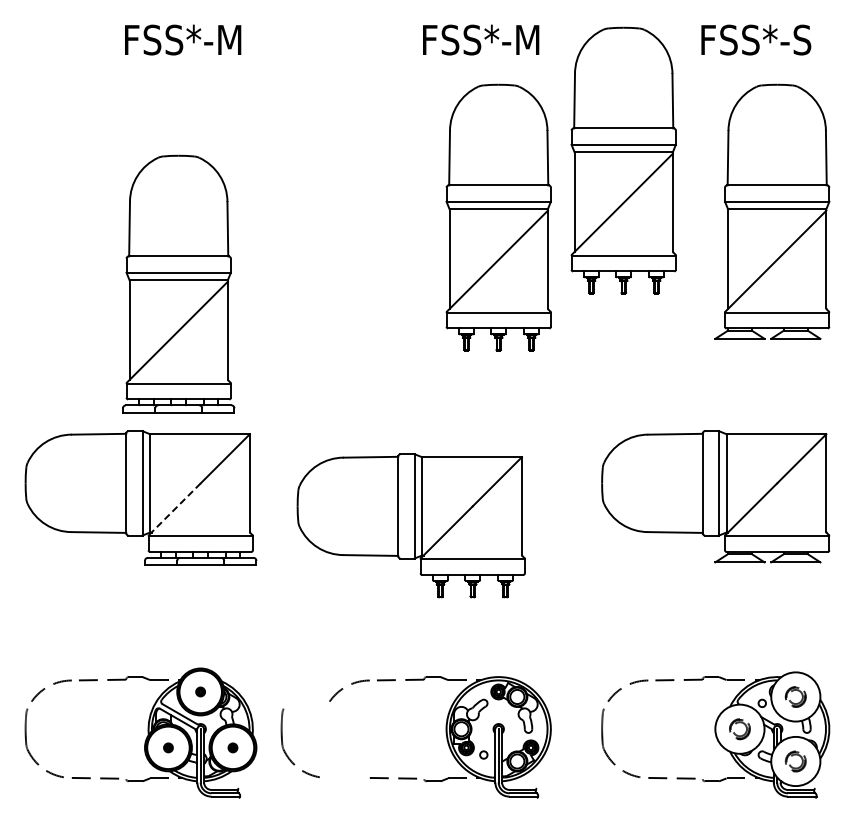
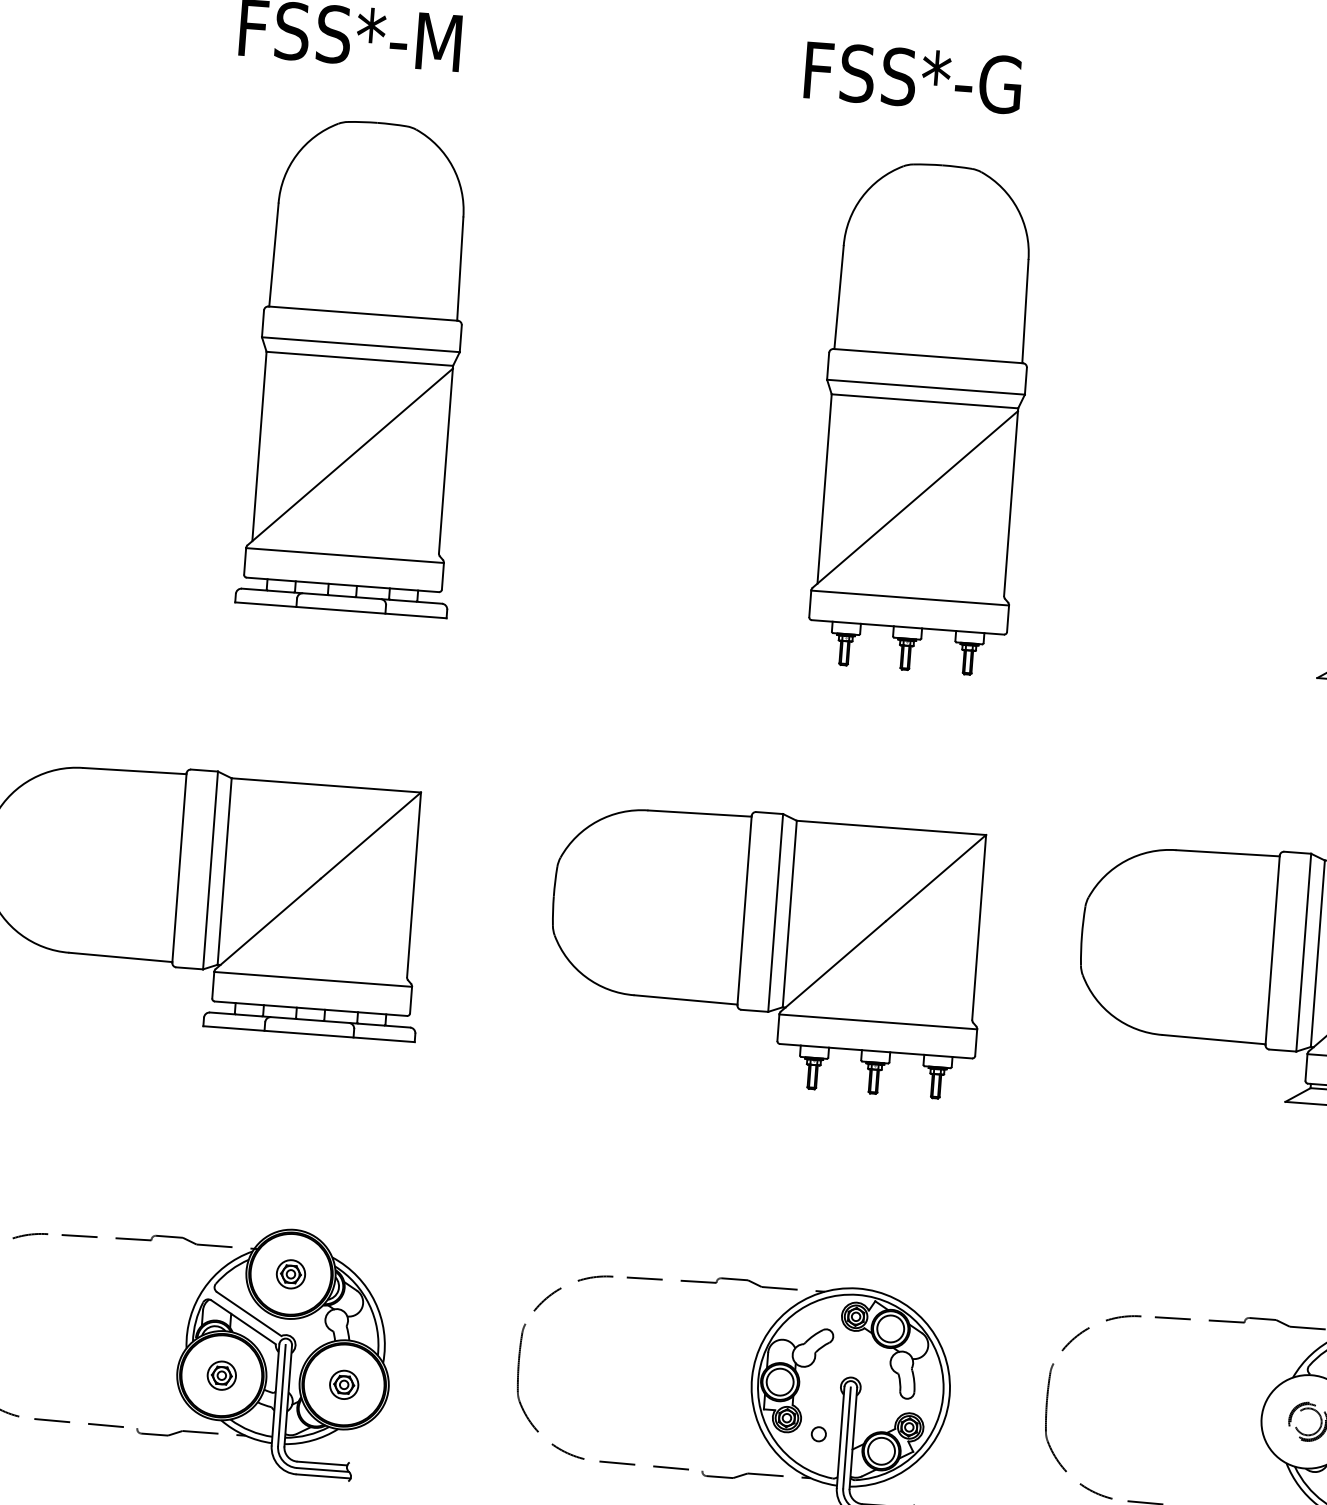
text: (526, 39) -> (1001, 83), FSS*-M -> FSS*-G
part: (623, 160) -> (1168, 326), removed
part: (178, 283) -> (358, 365), moved
line: (174, 509) -> (267, 924), dashed -> solid
part: (410, 525) -> (765, 948), moved
part: (200, 691) -> (290, 1273), size x1.67
part: (168, 747) -> (221, 1375), size x1.67
part: (232, 747) -> (343, 1384), size x1.67
part: (284, 748) -> (521, 1399), moved

